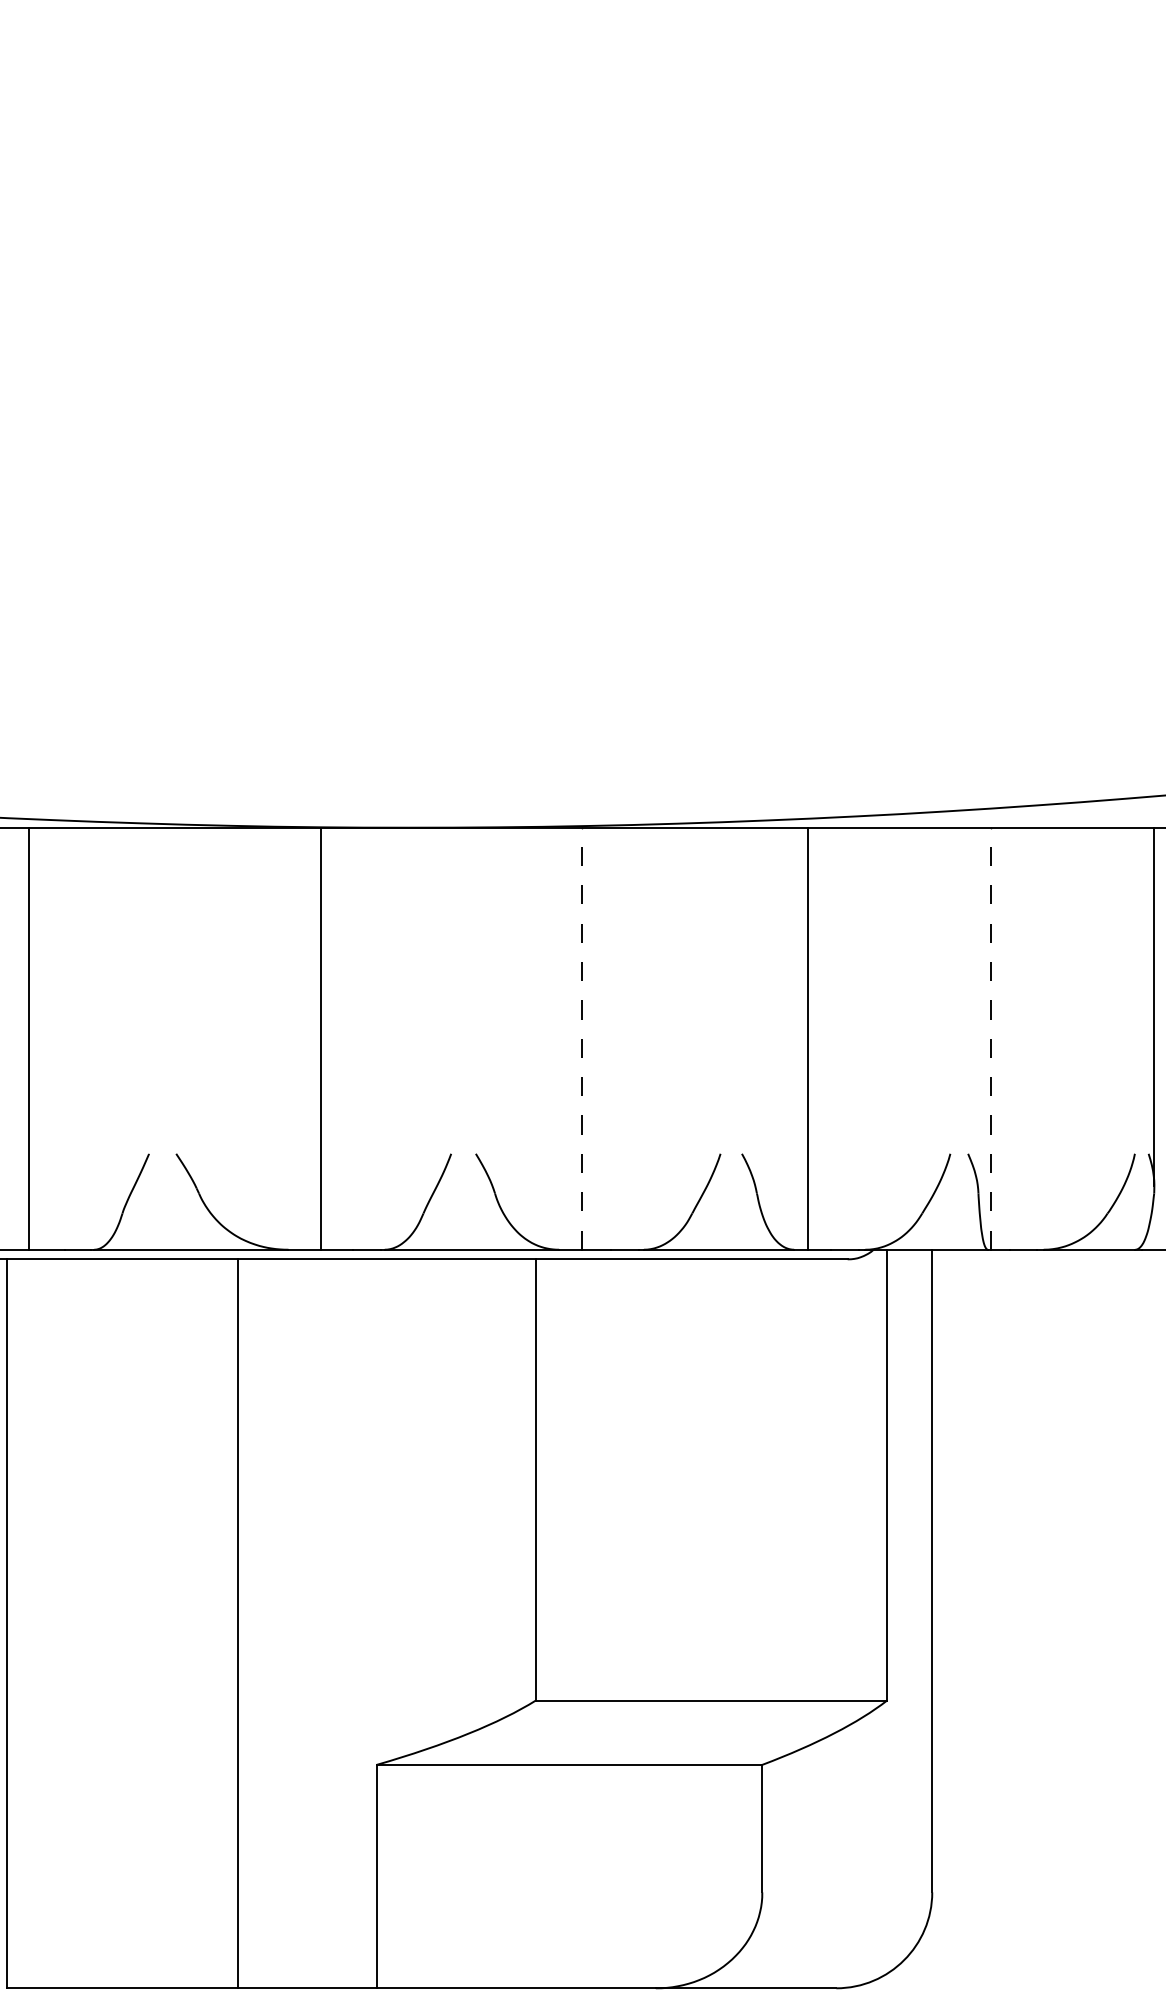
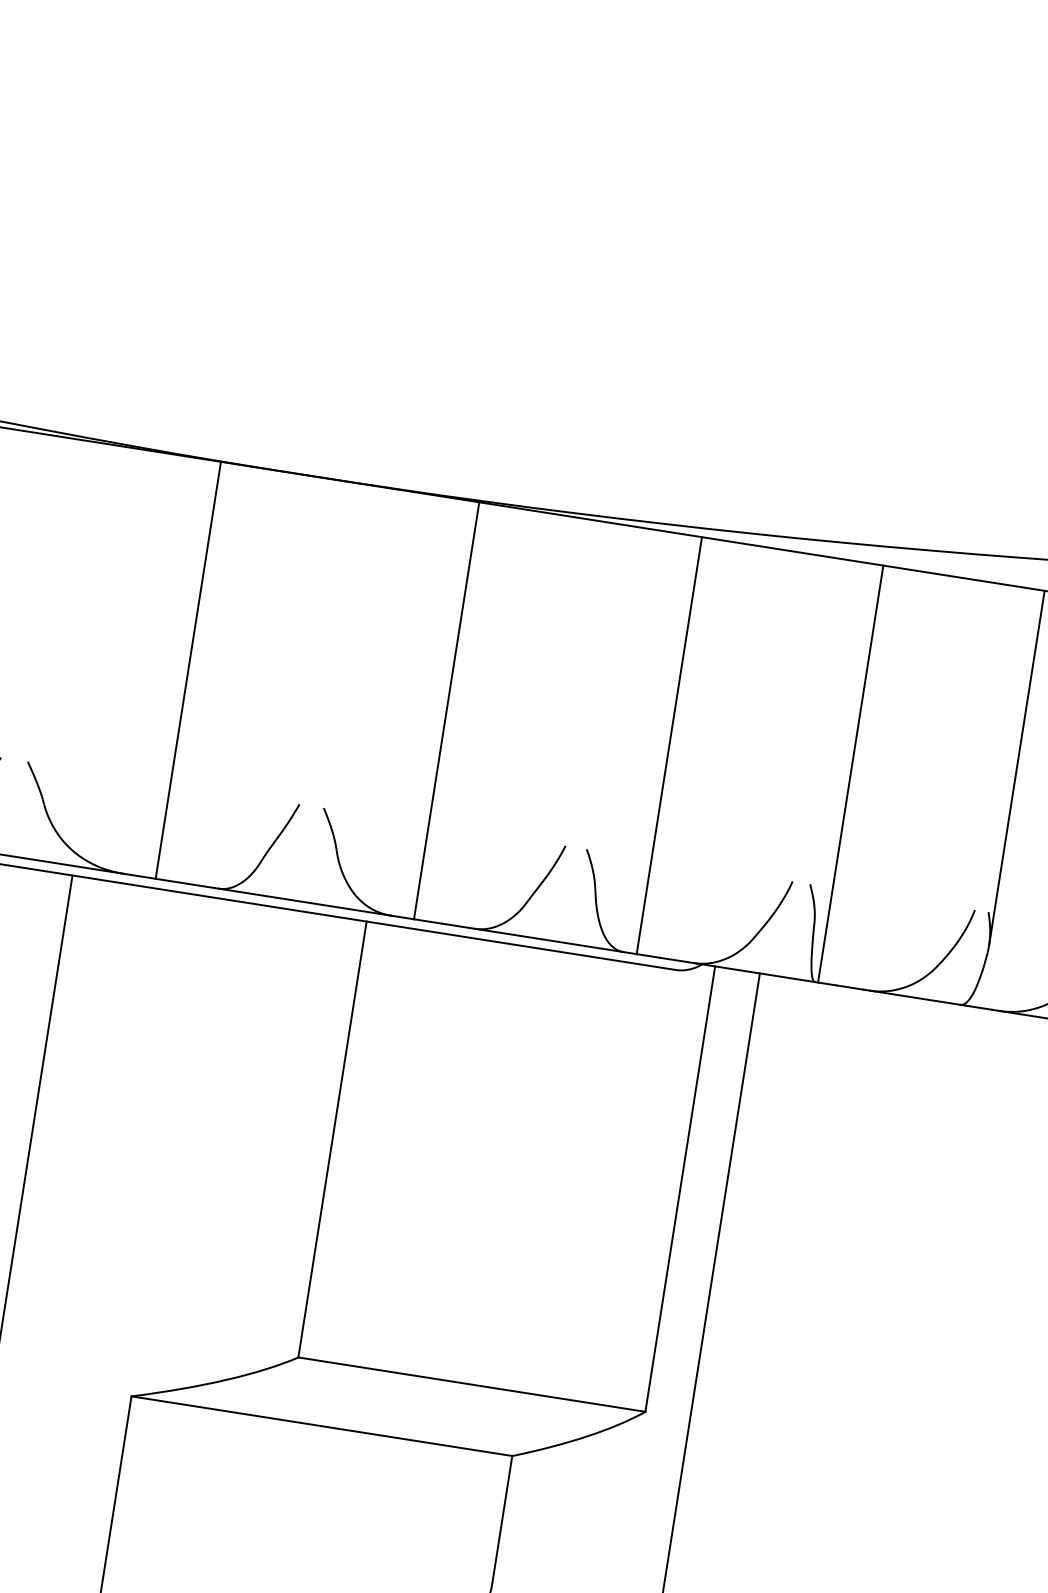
line: (582, 1038) -> (447, 710), dashed -> solid
line: (991, 1038) -> (851, 773), dashed -> solid

